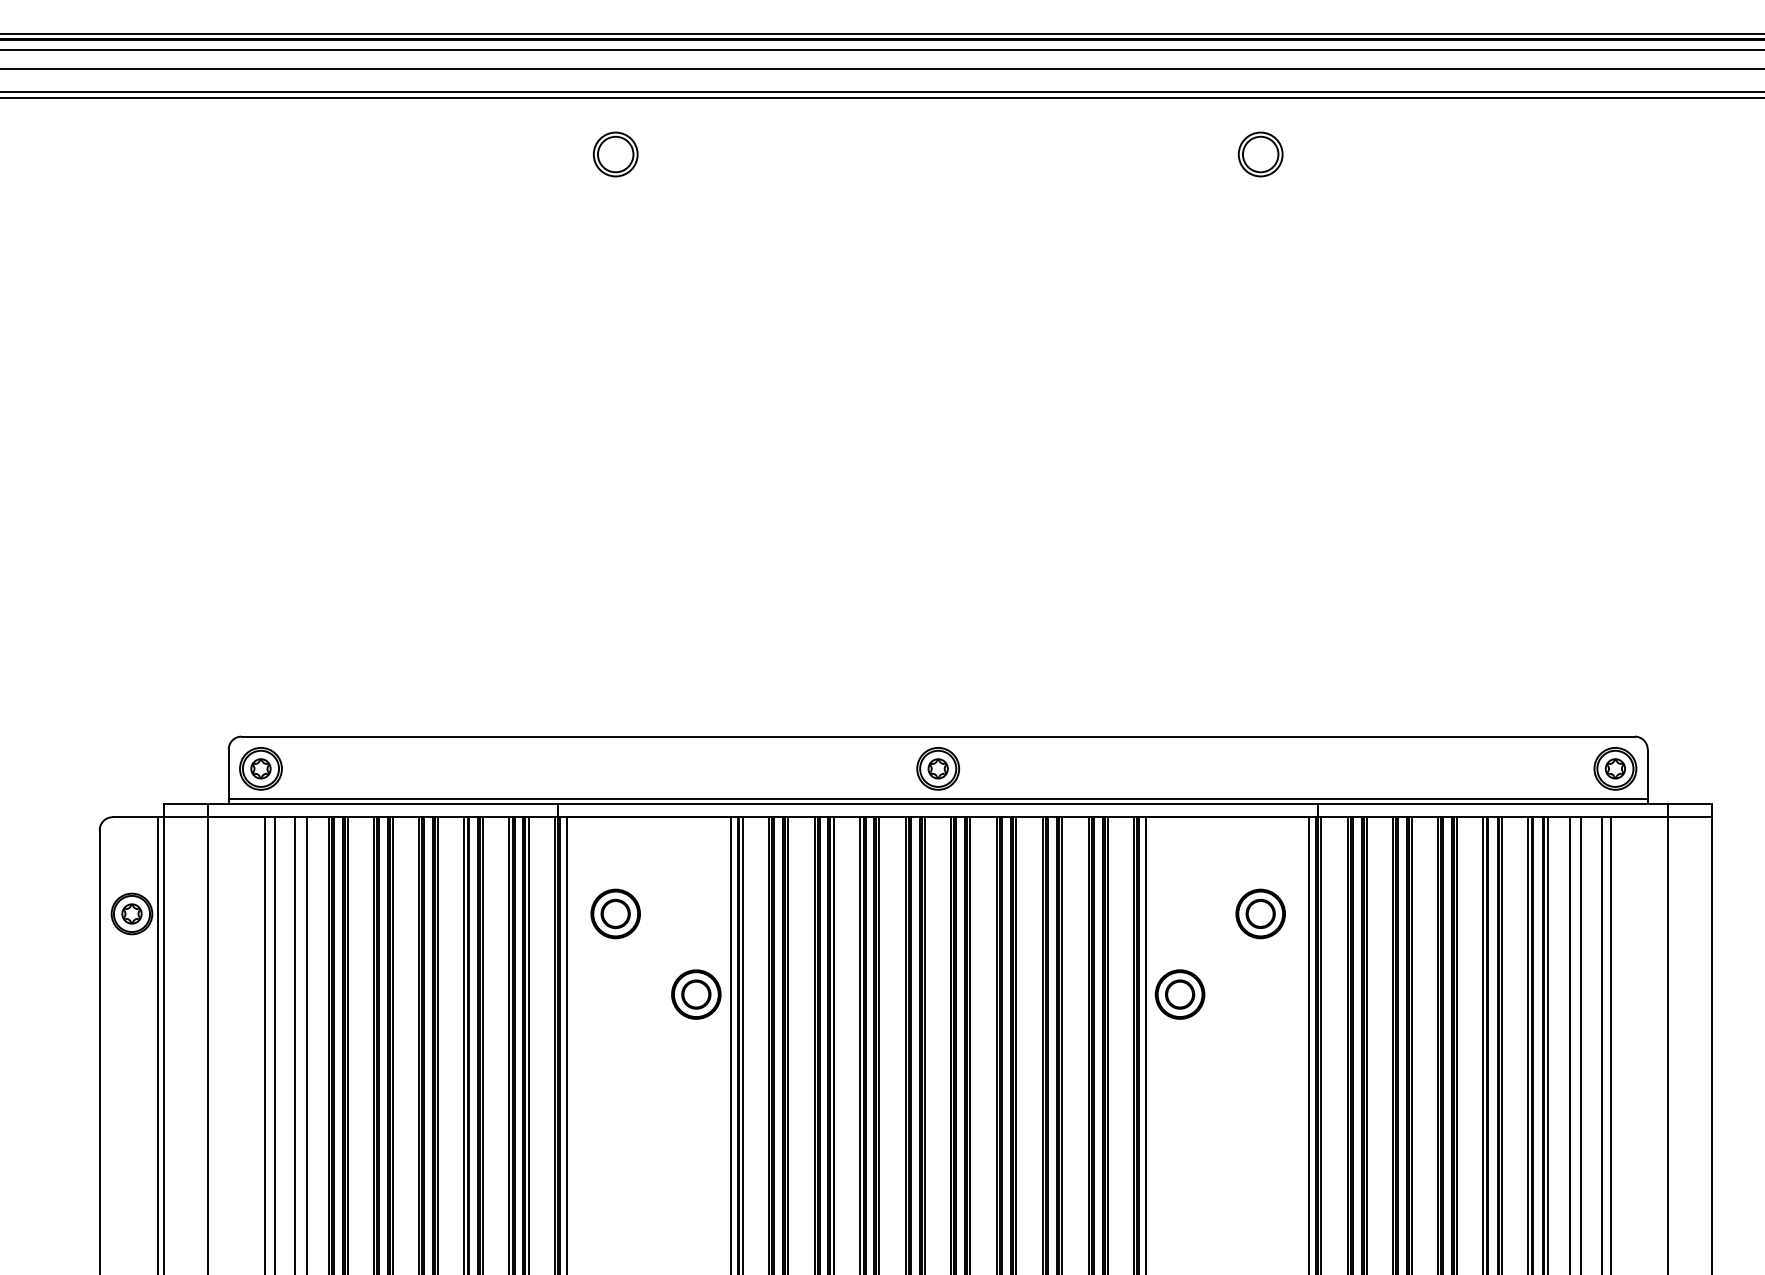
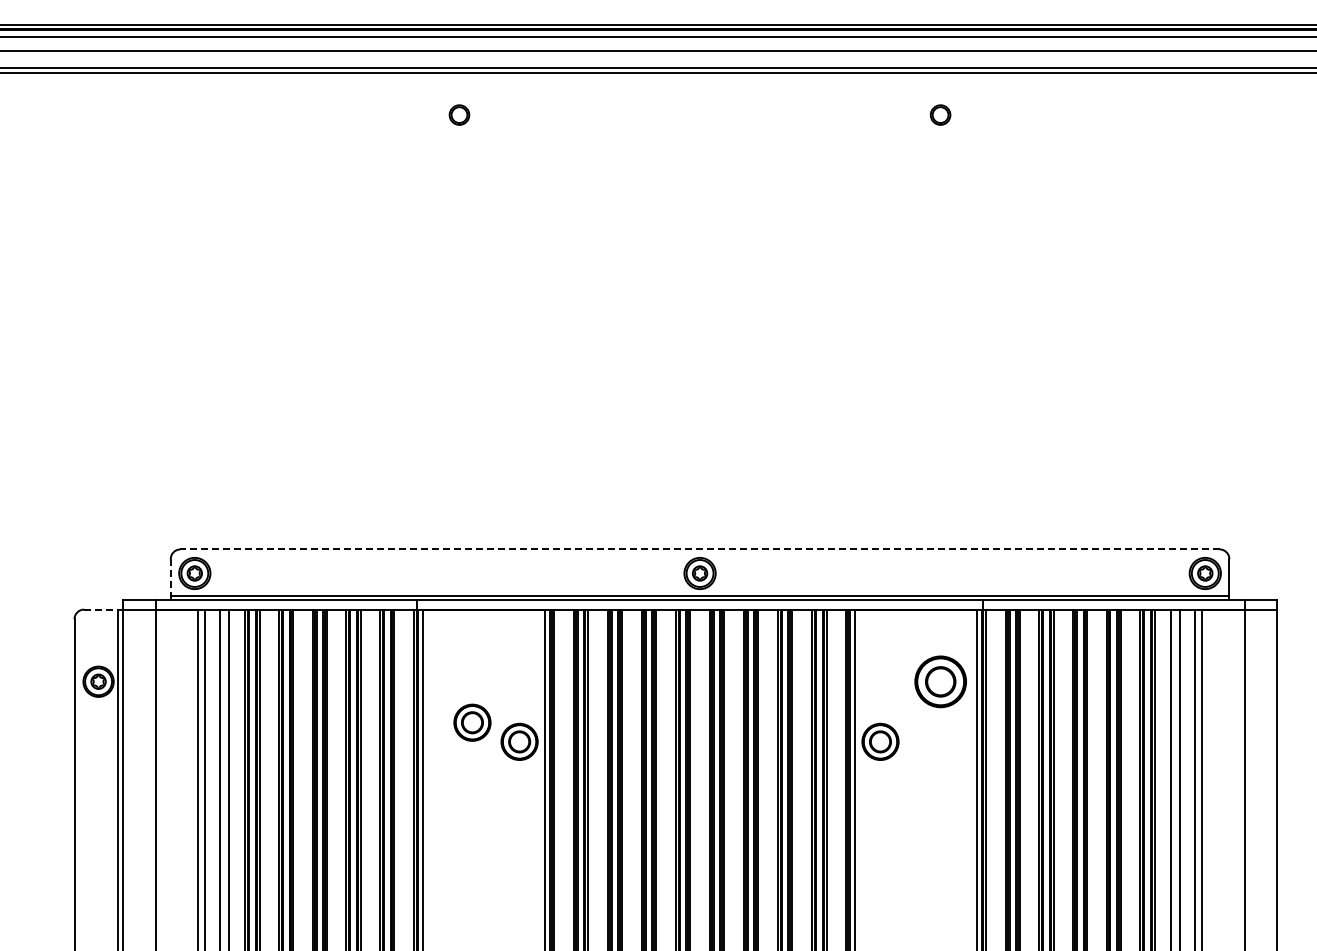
part: (615, 153) -> (459, 114), size x0.6
part: (1260, 153) -> (940, 114), size x0.6
line: (938, 736) -> (700, 549), solid -> dashed
line: (228, 774) -> (170, 577), solid -> dashed
line: (135, 817) -> (101, 609), solid -> dashed
part: (615, 913) -> (472, 722), moved
part: (1260, 913) -> (940, 681), size x1.4

